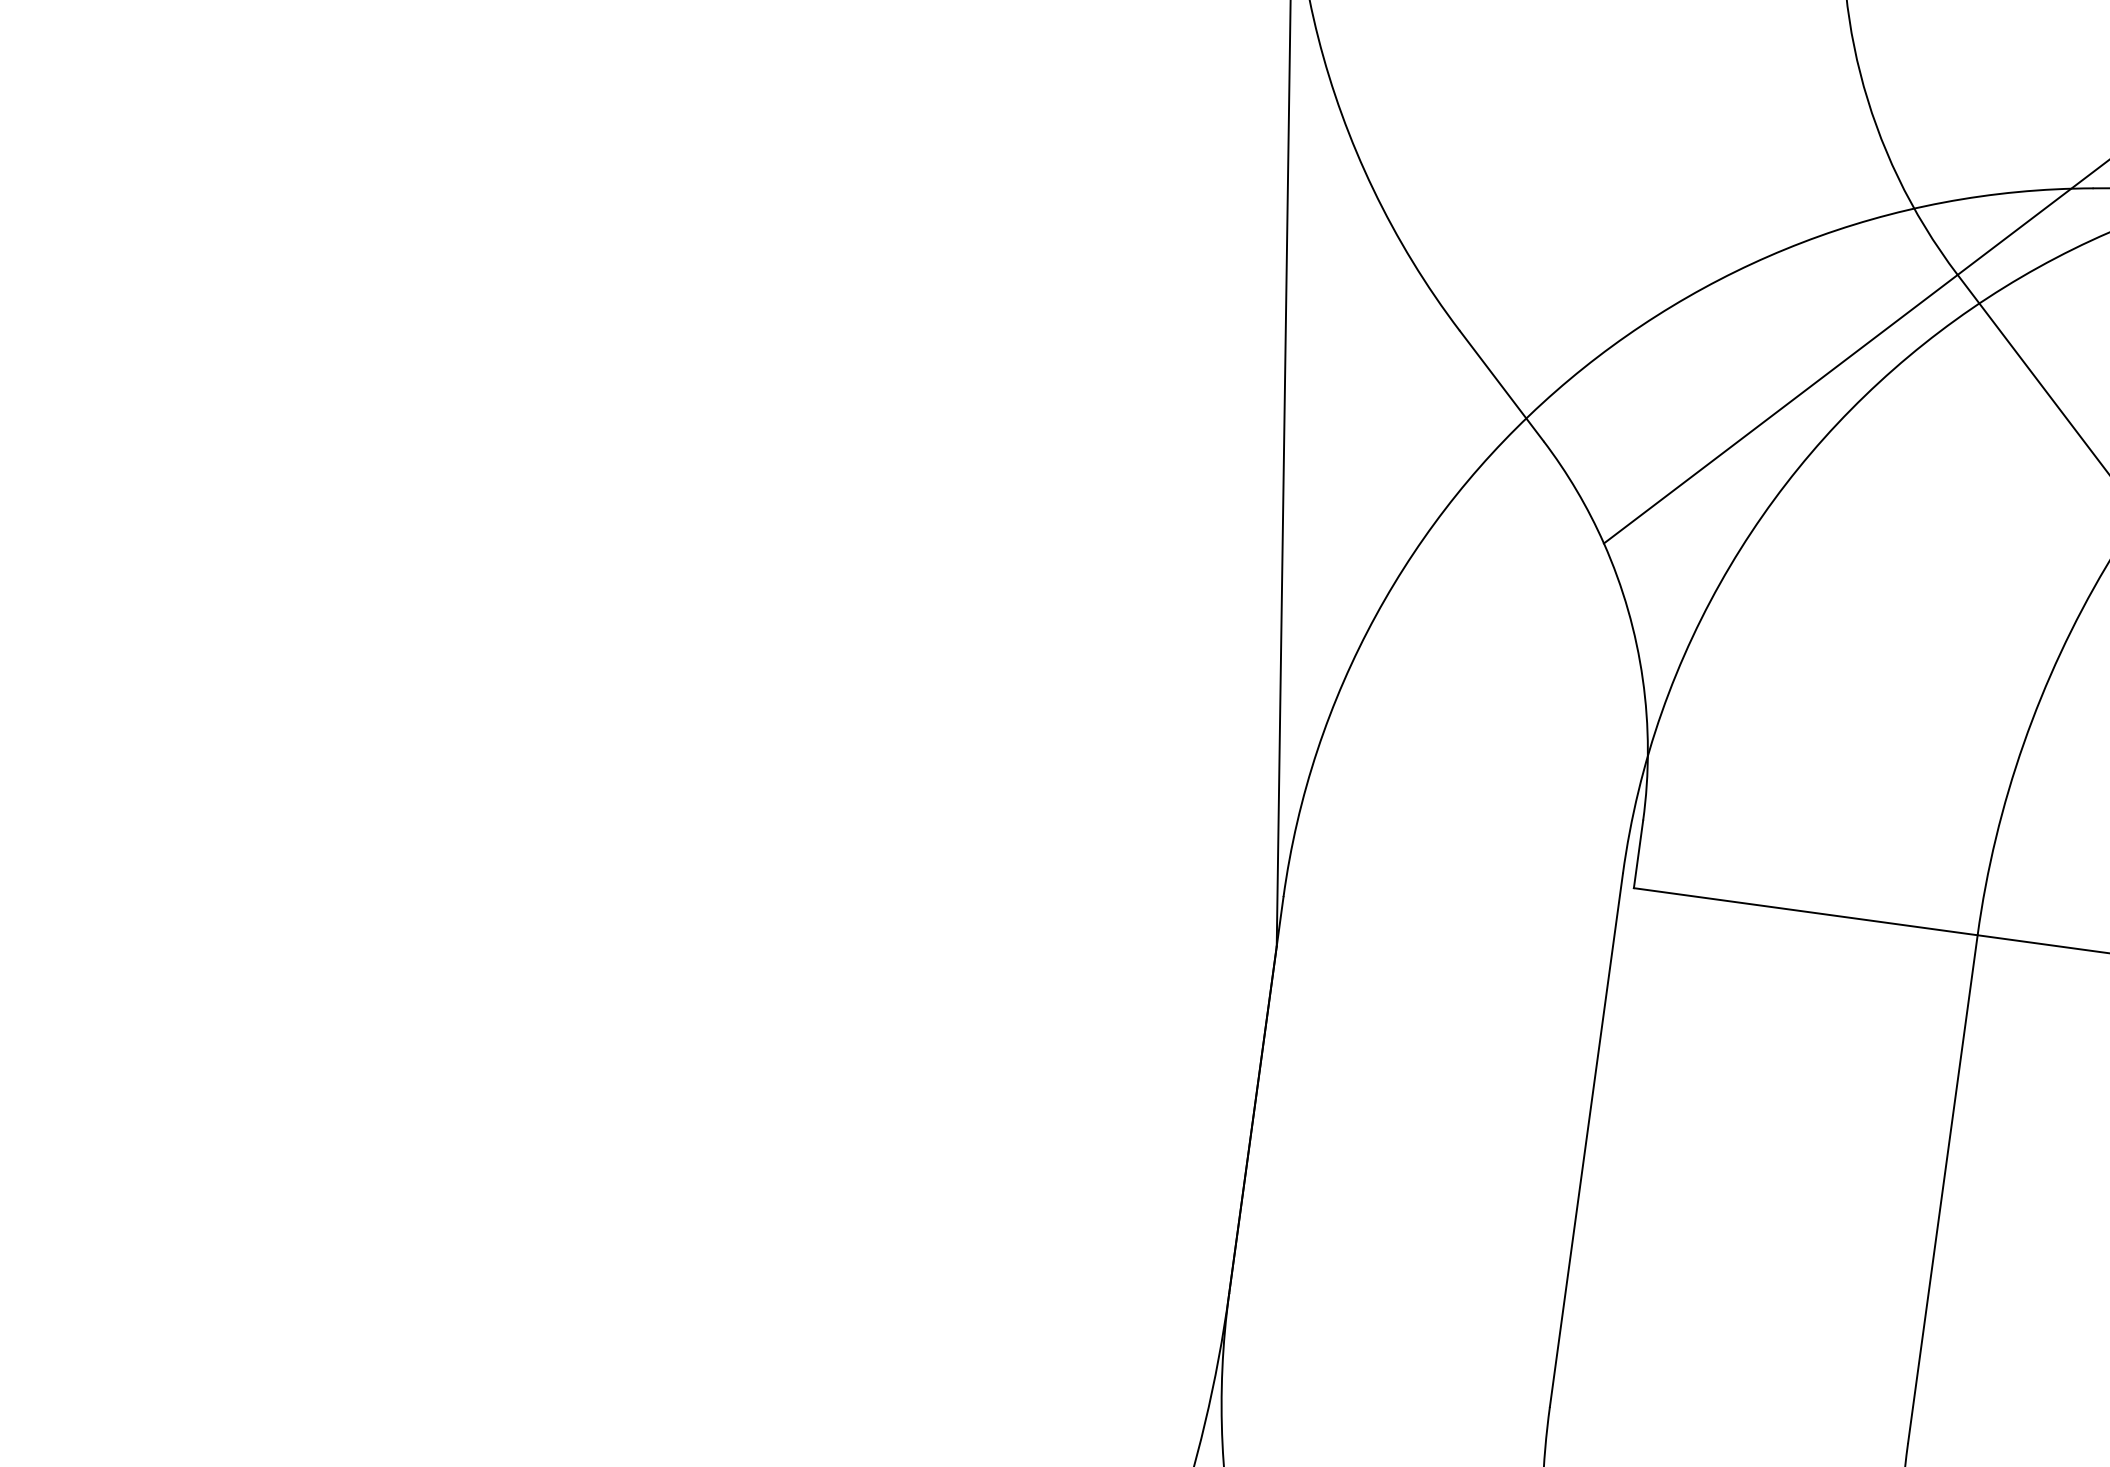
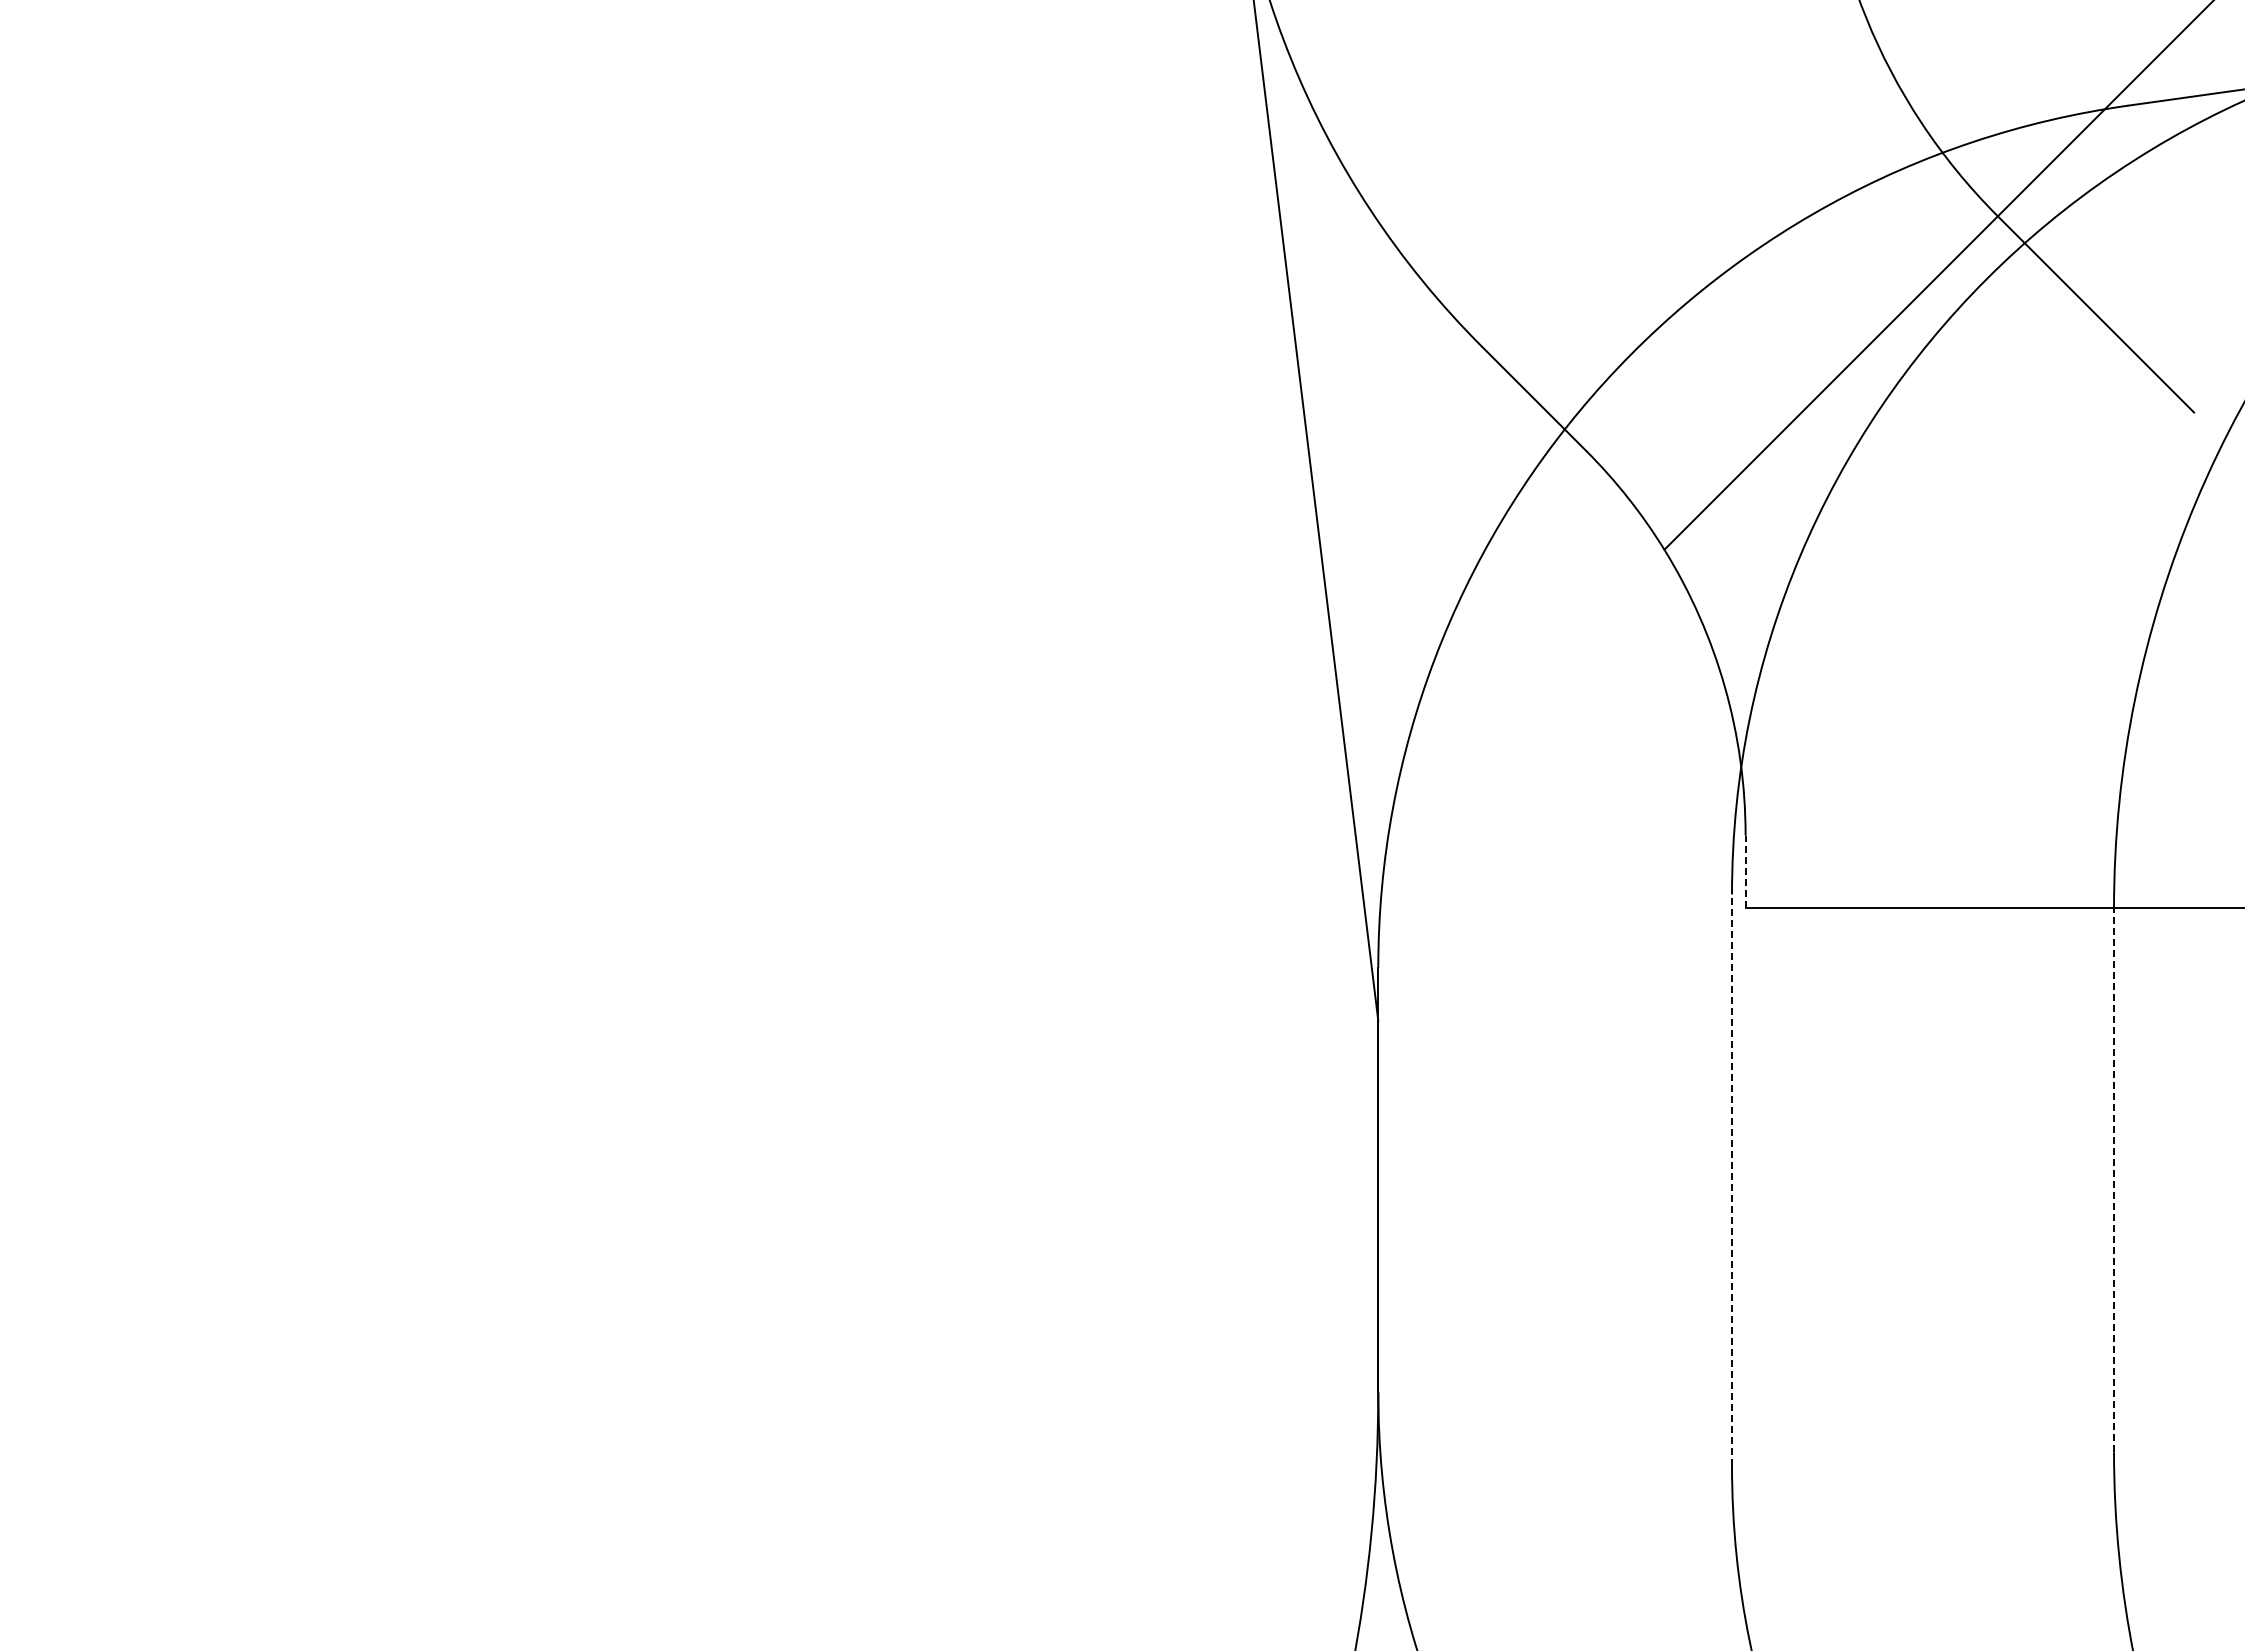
line: (1638, 854) -> (1745, 871), solid -> dashed
line: (1586, 1140) -> (1732, 1180), solid -> dashed
line: (1943, 1188) -> (2114, 1179), solid -> dashed

